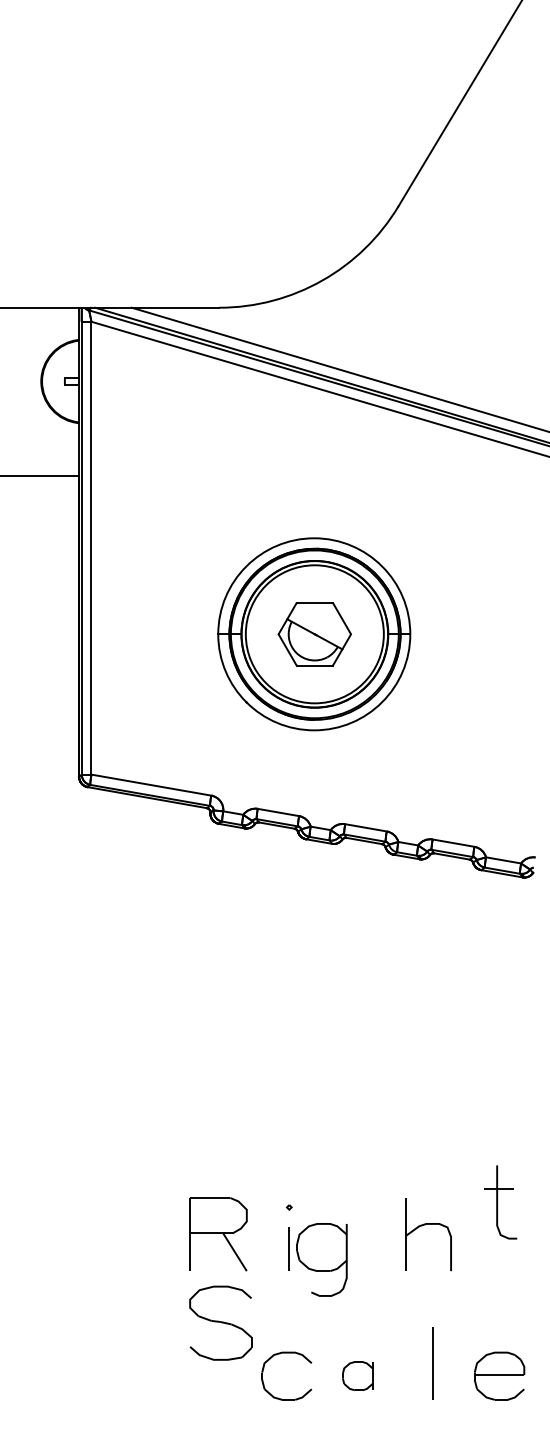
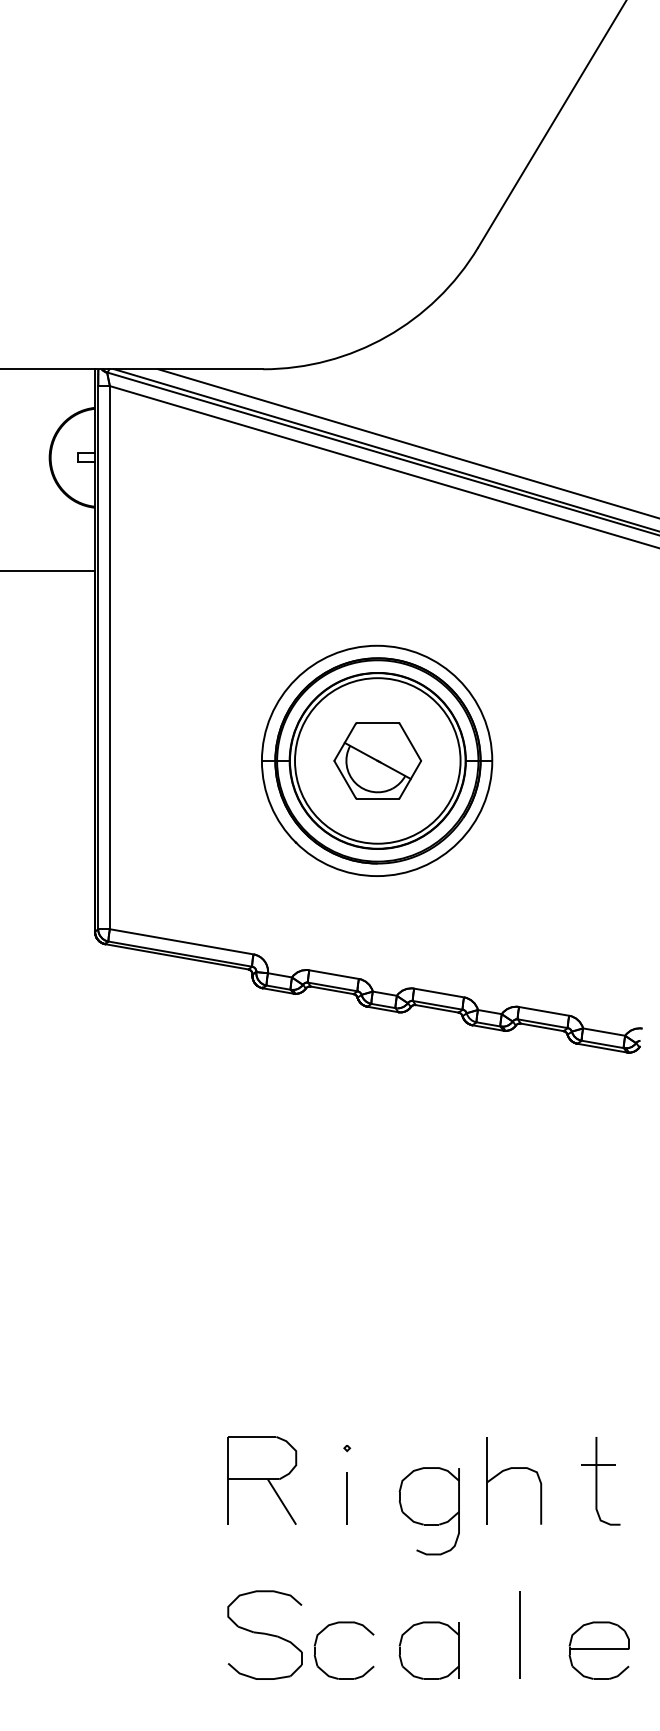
part: (500, 1202) -> (600, 1481), moved
part: (321, 1260) -> (428, 1511), moved
part: (220, 1322) -> (264, 1634), moved
part: (357, 1376) -> (428, 1650), size x1.67

